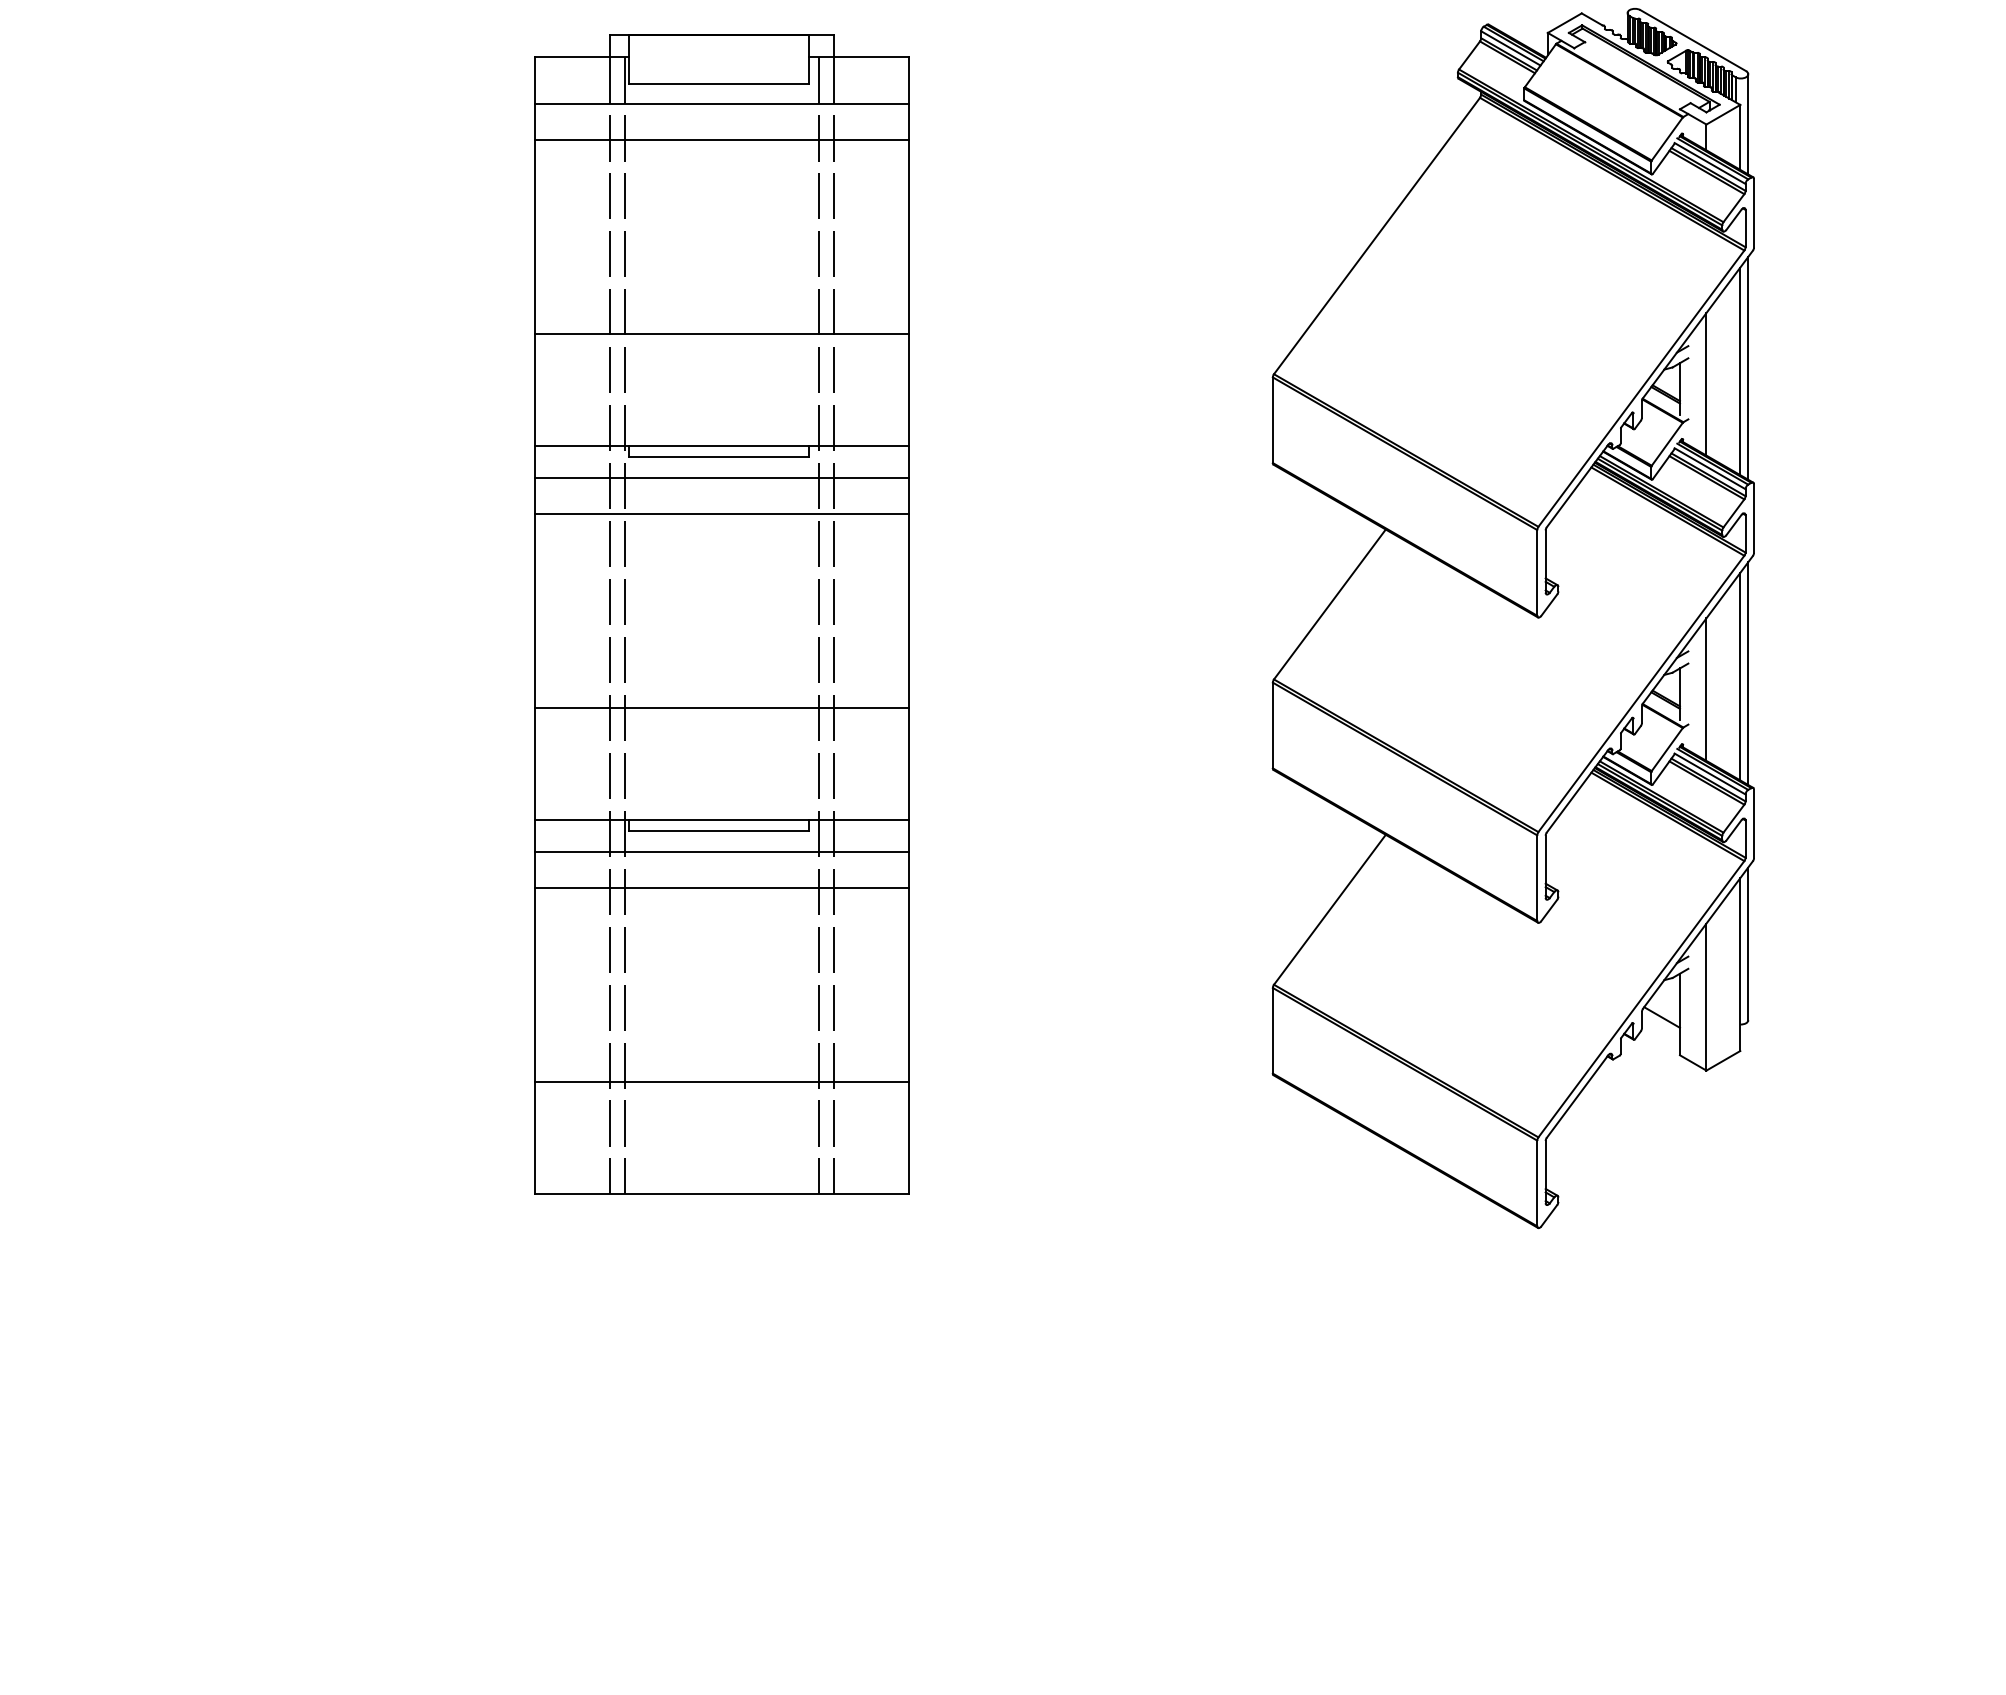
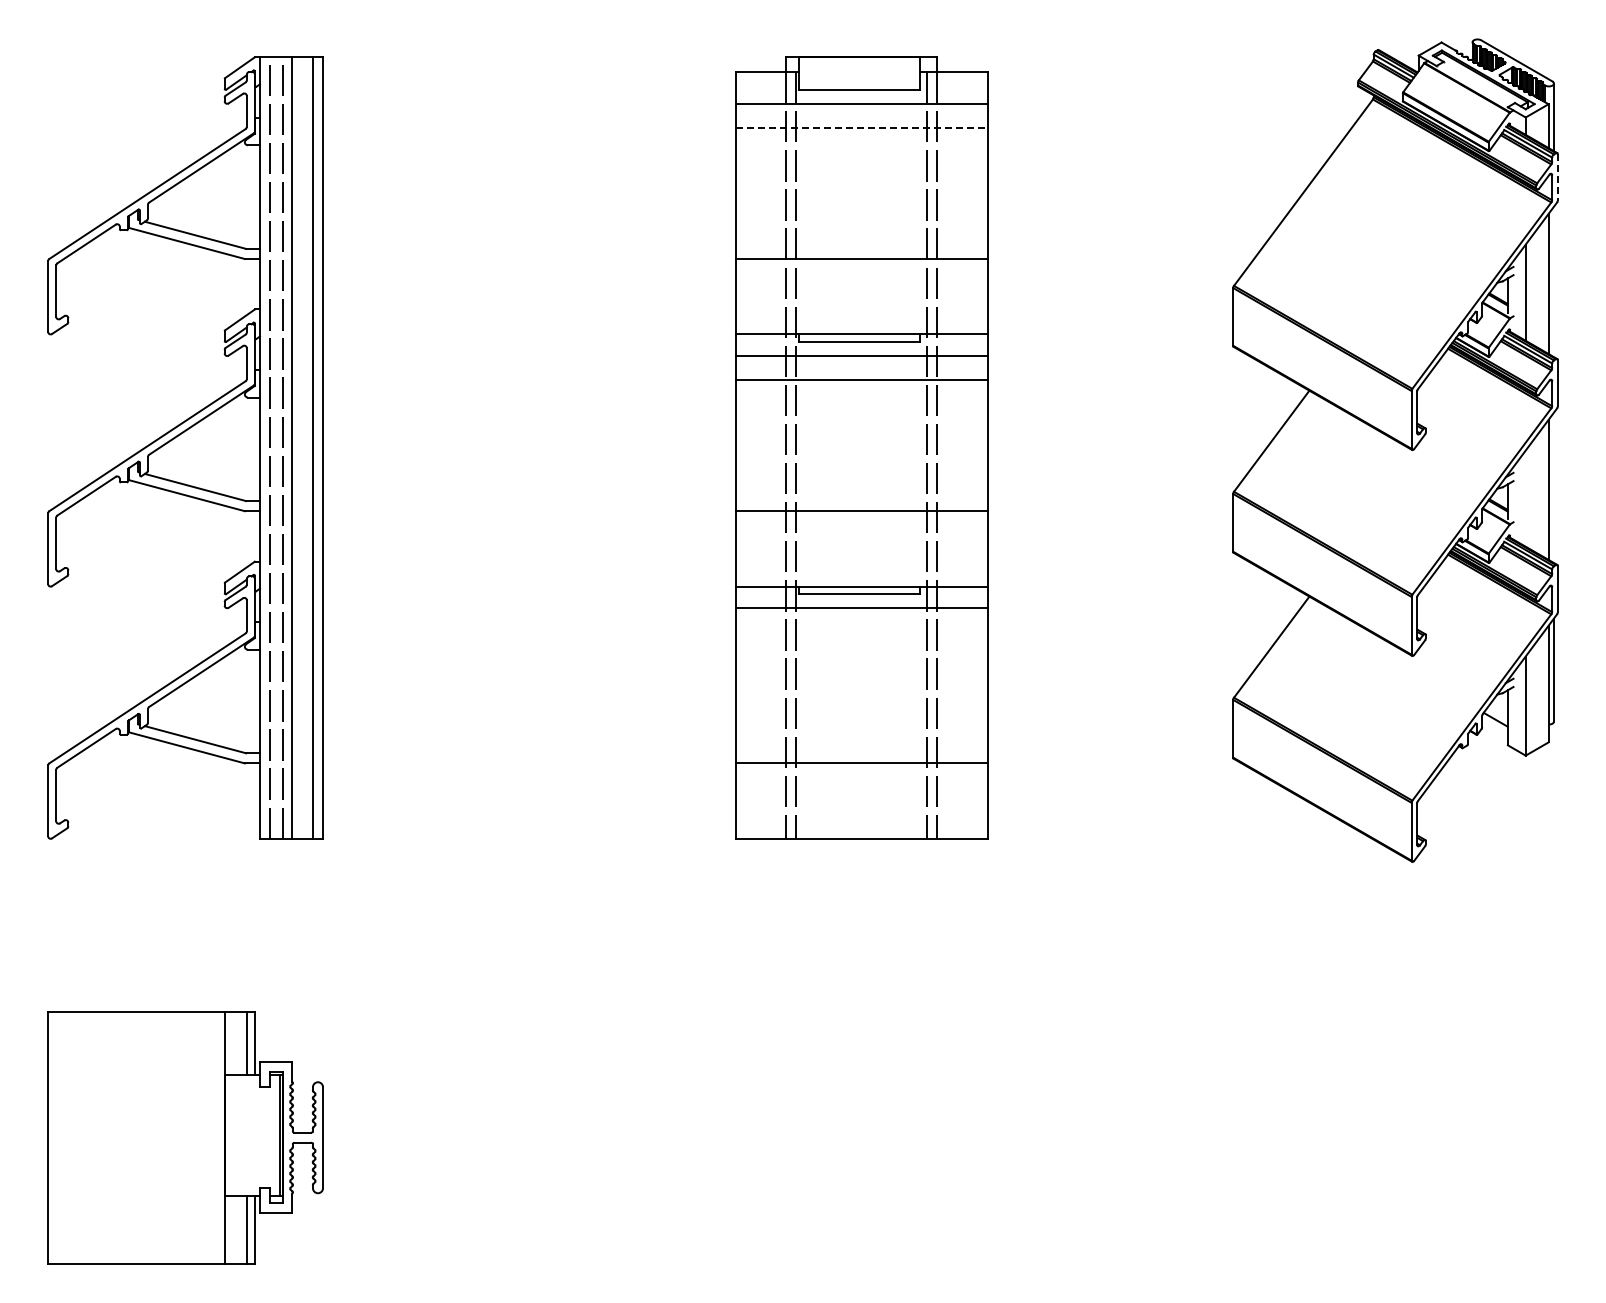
line: (723, 140) -> (862, 128), solid -> dashed
line: (1753, 213) -> (1557, 177), solid -> dashed
line: (1747, 367) -> (1553, 281), removed
line: (1747, 673) -> (1553, 487), removed
line: (1706, 689) -> (1525, 498), removed
line: (721, 888) -> (861, 632), removed

